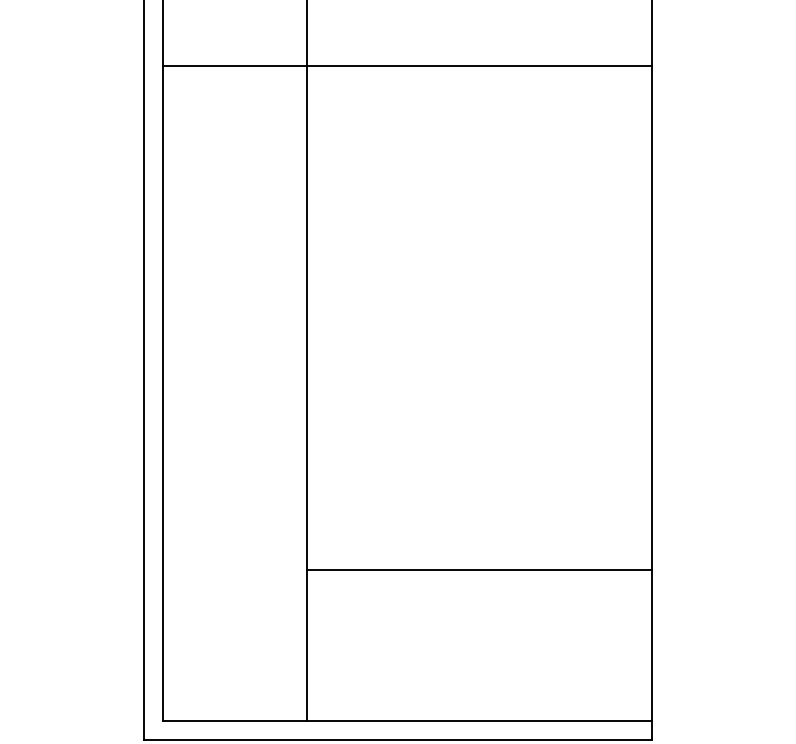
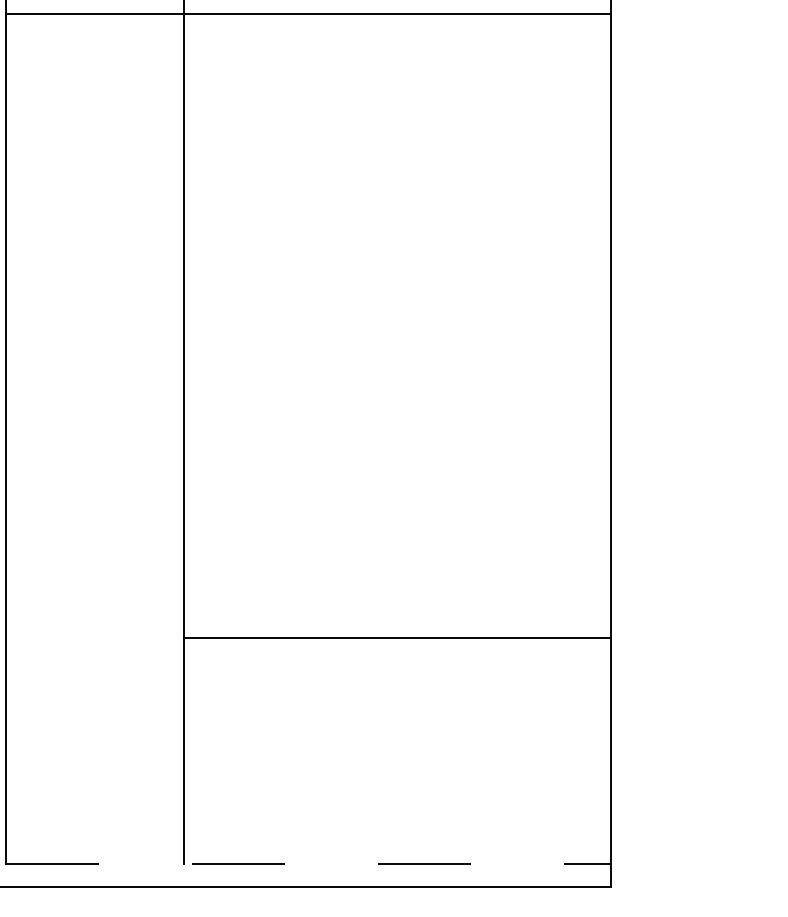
line: (407, 66) -> (308, 13), moved
line: (479, 569) -> (397, 638), moved
line: (407, 721) -> (308, 864), solid -> dashed

